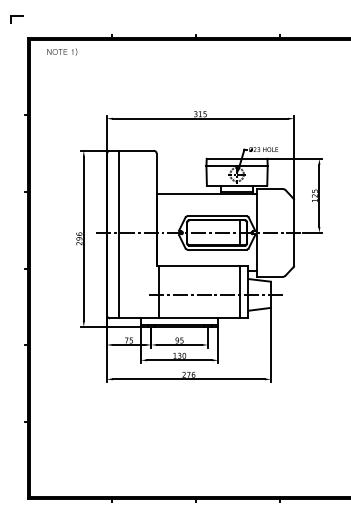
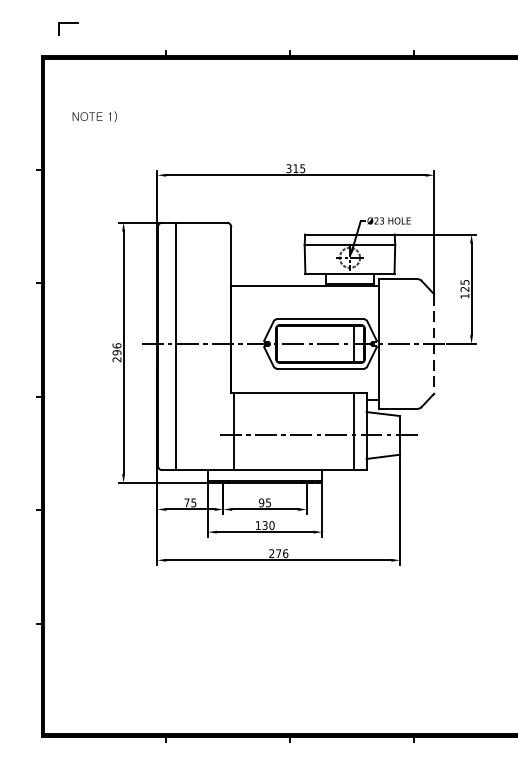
line: (16, 16) -> (66, 24), moved
text: (62, 51) -> (95, 115), moved
line: (294, 233) -> (434, 344), solid -> dashed

